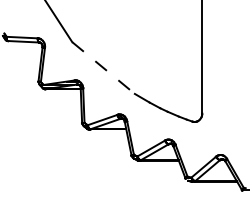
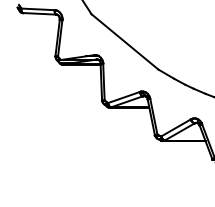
line: (103, 68) -> (124, 42), dashed -> solid

